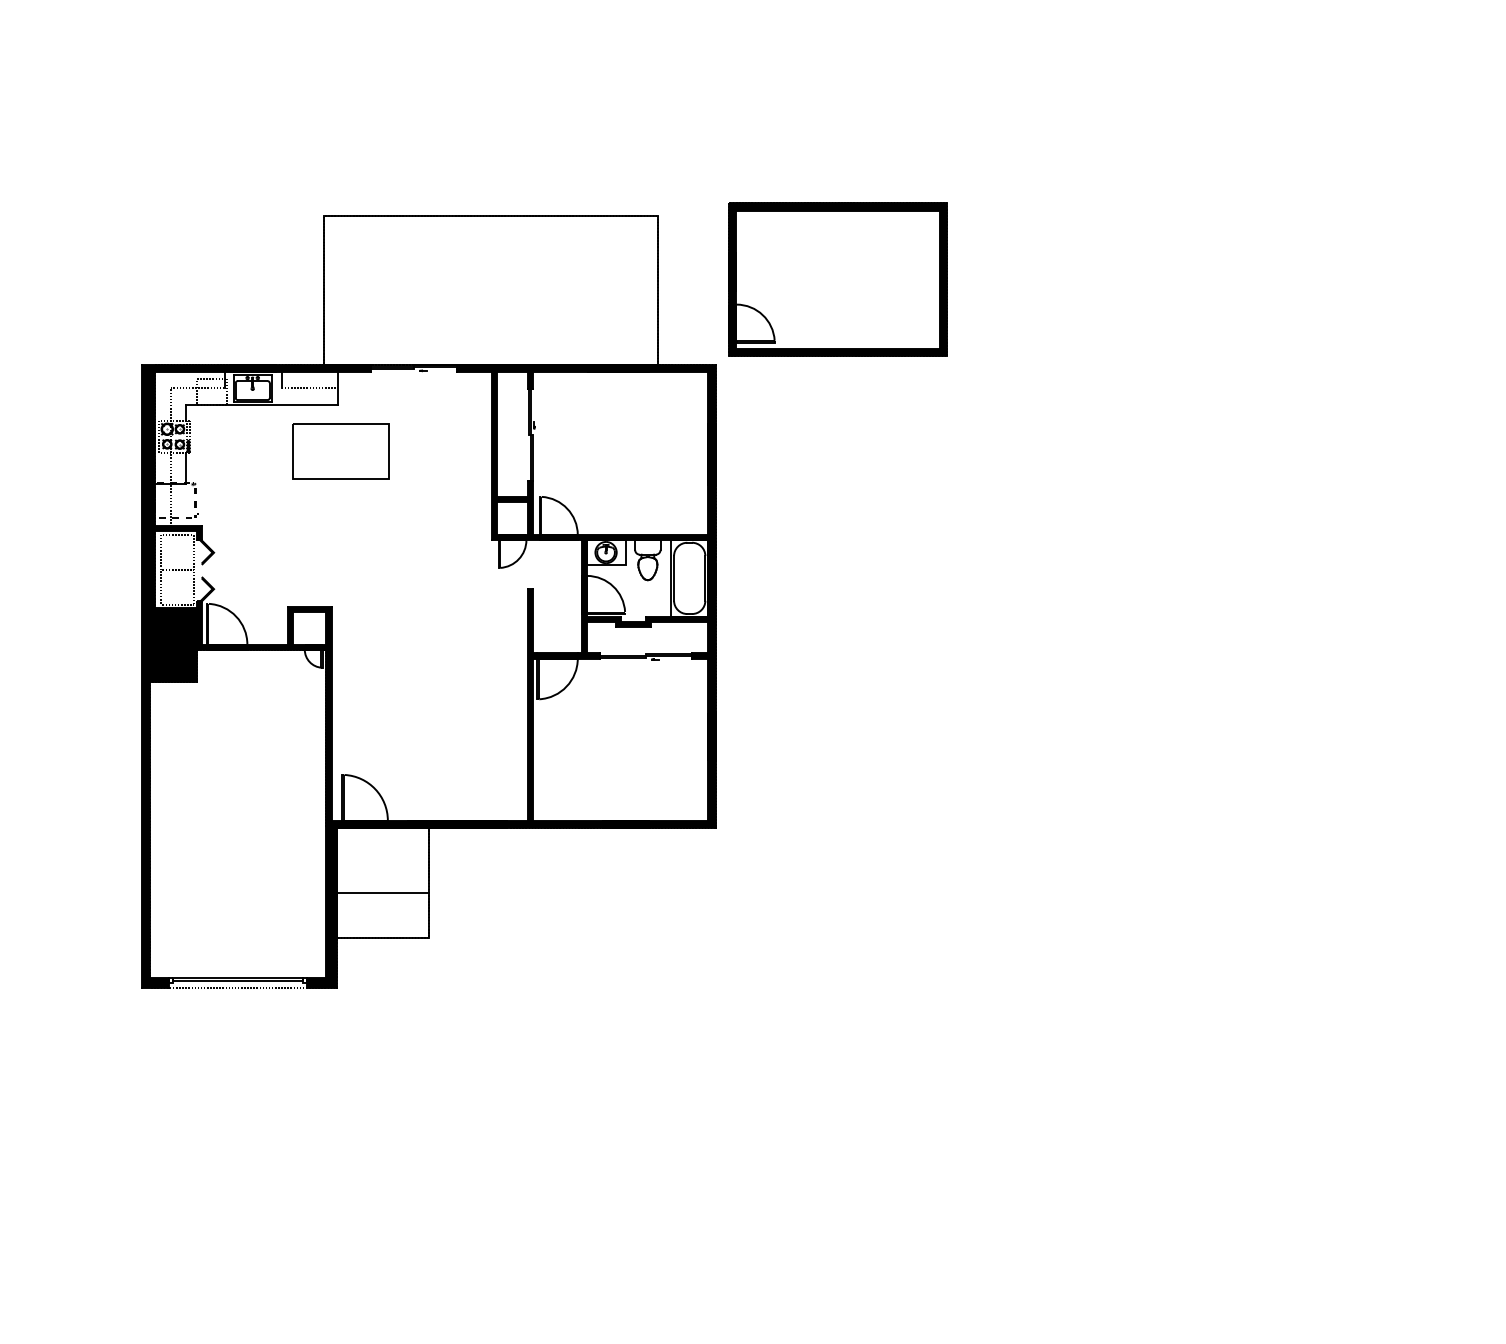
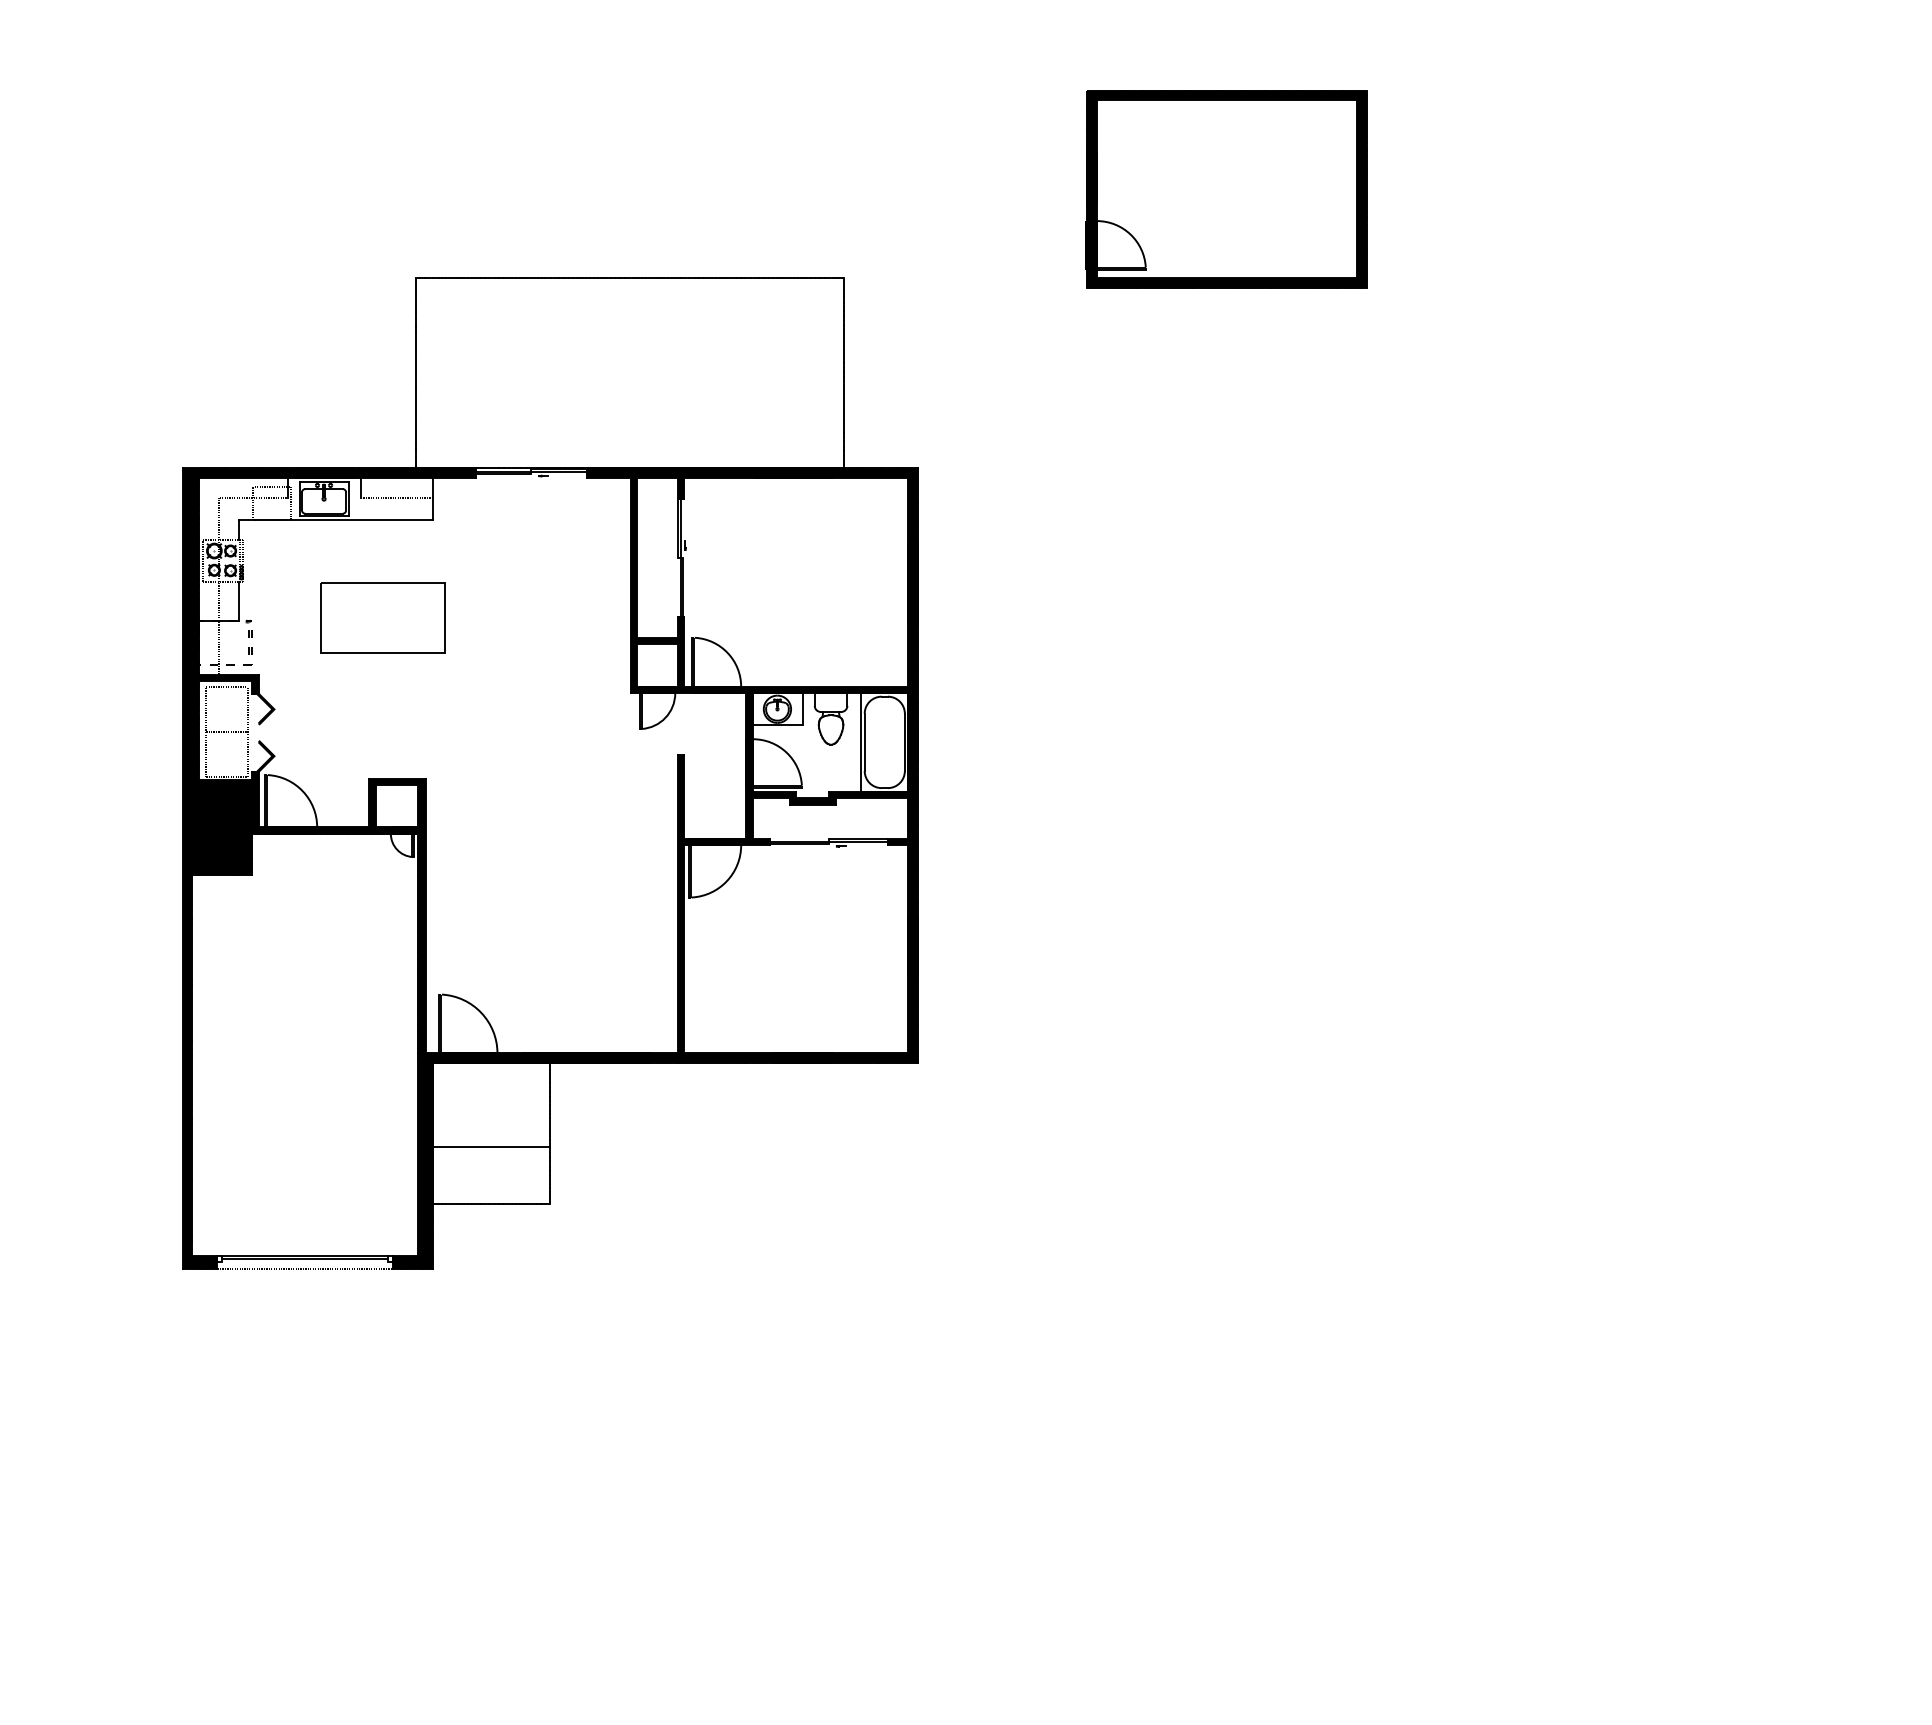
part: (837, 280) -> (1226, 189), moved
part: (340, 451) -> (382, 617), moved

